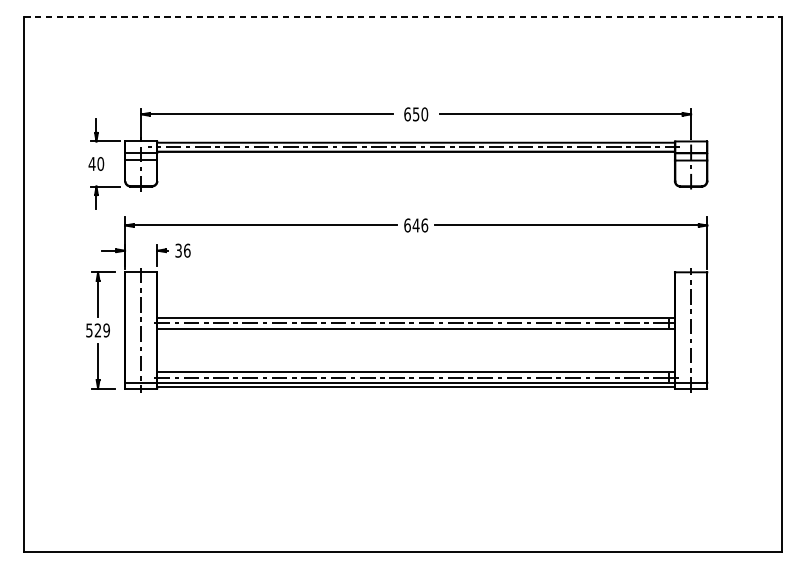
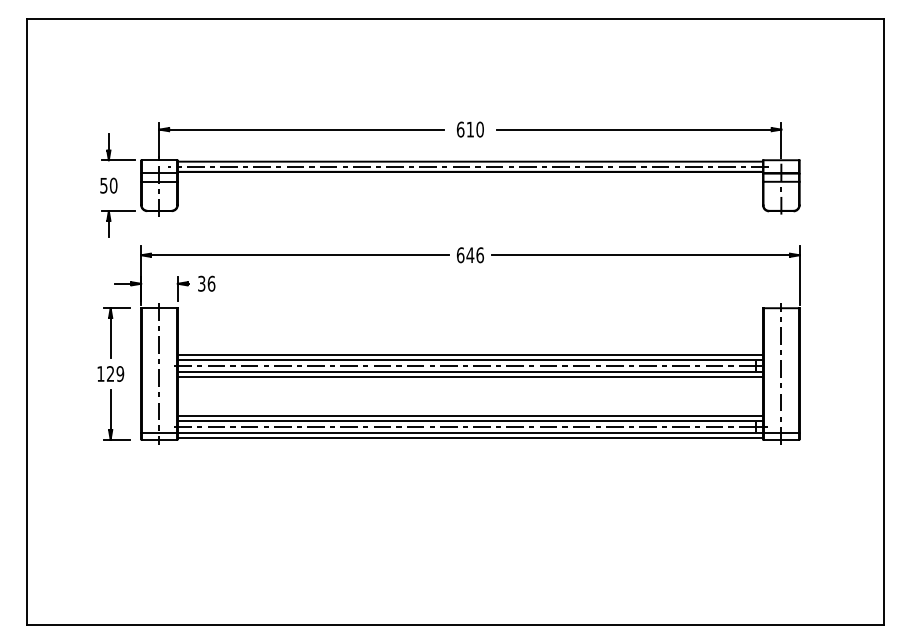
line: (403, 17) -> (455, 19), dashed -> solid
text: (415, 114) -> (469, 129), 650 -> 610
text: (91, 163) -> (103, 185), 40 -> 50
line: (416, 313) -> (470, 354), added
text: (89, 330) -> (100, 373), 529 -> 129
line: (416, 333) -> (470, 377), added
line: (416, 367) -> (470, 415), added

